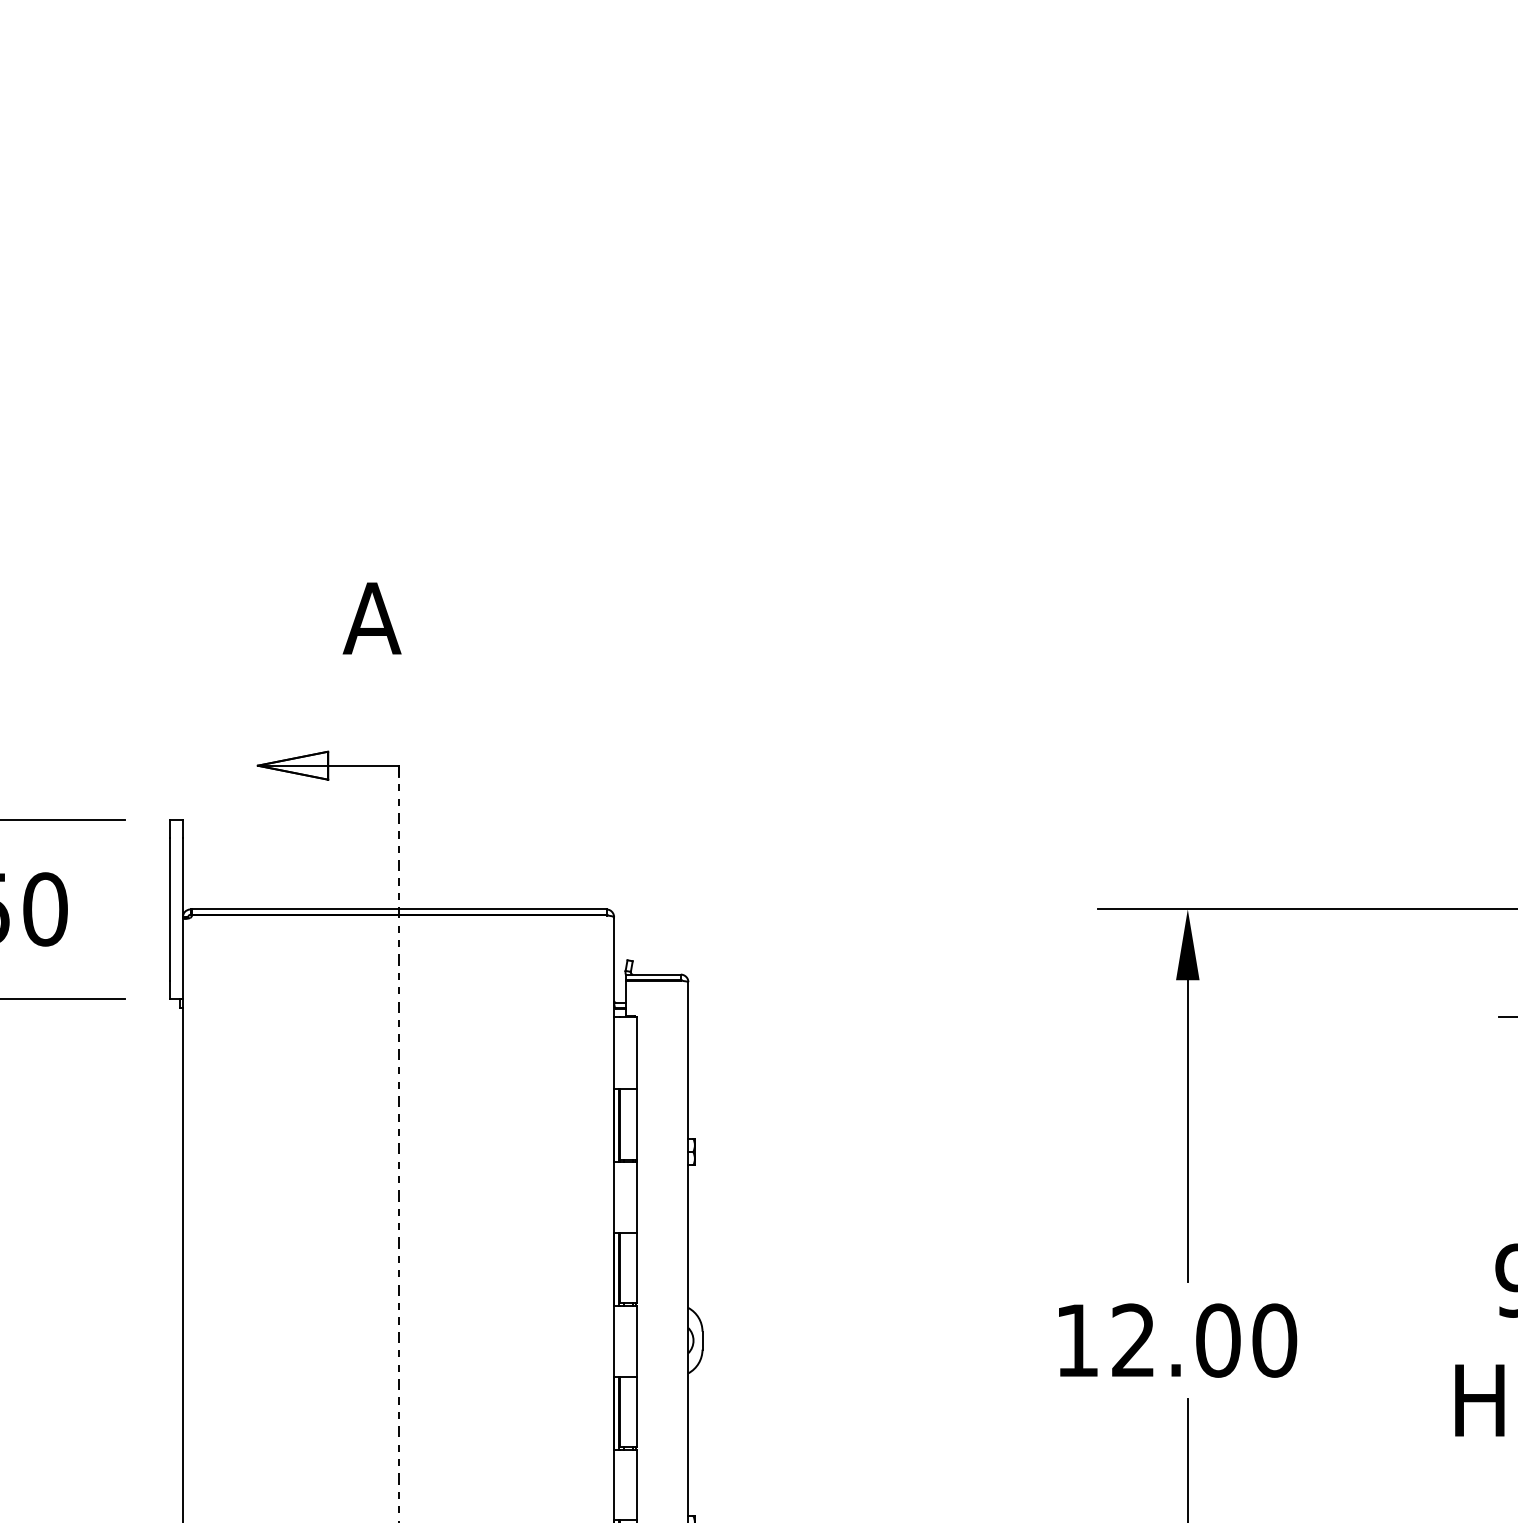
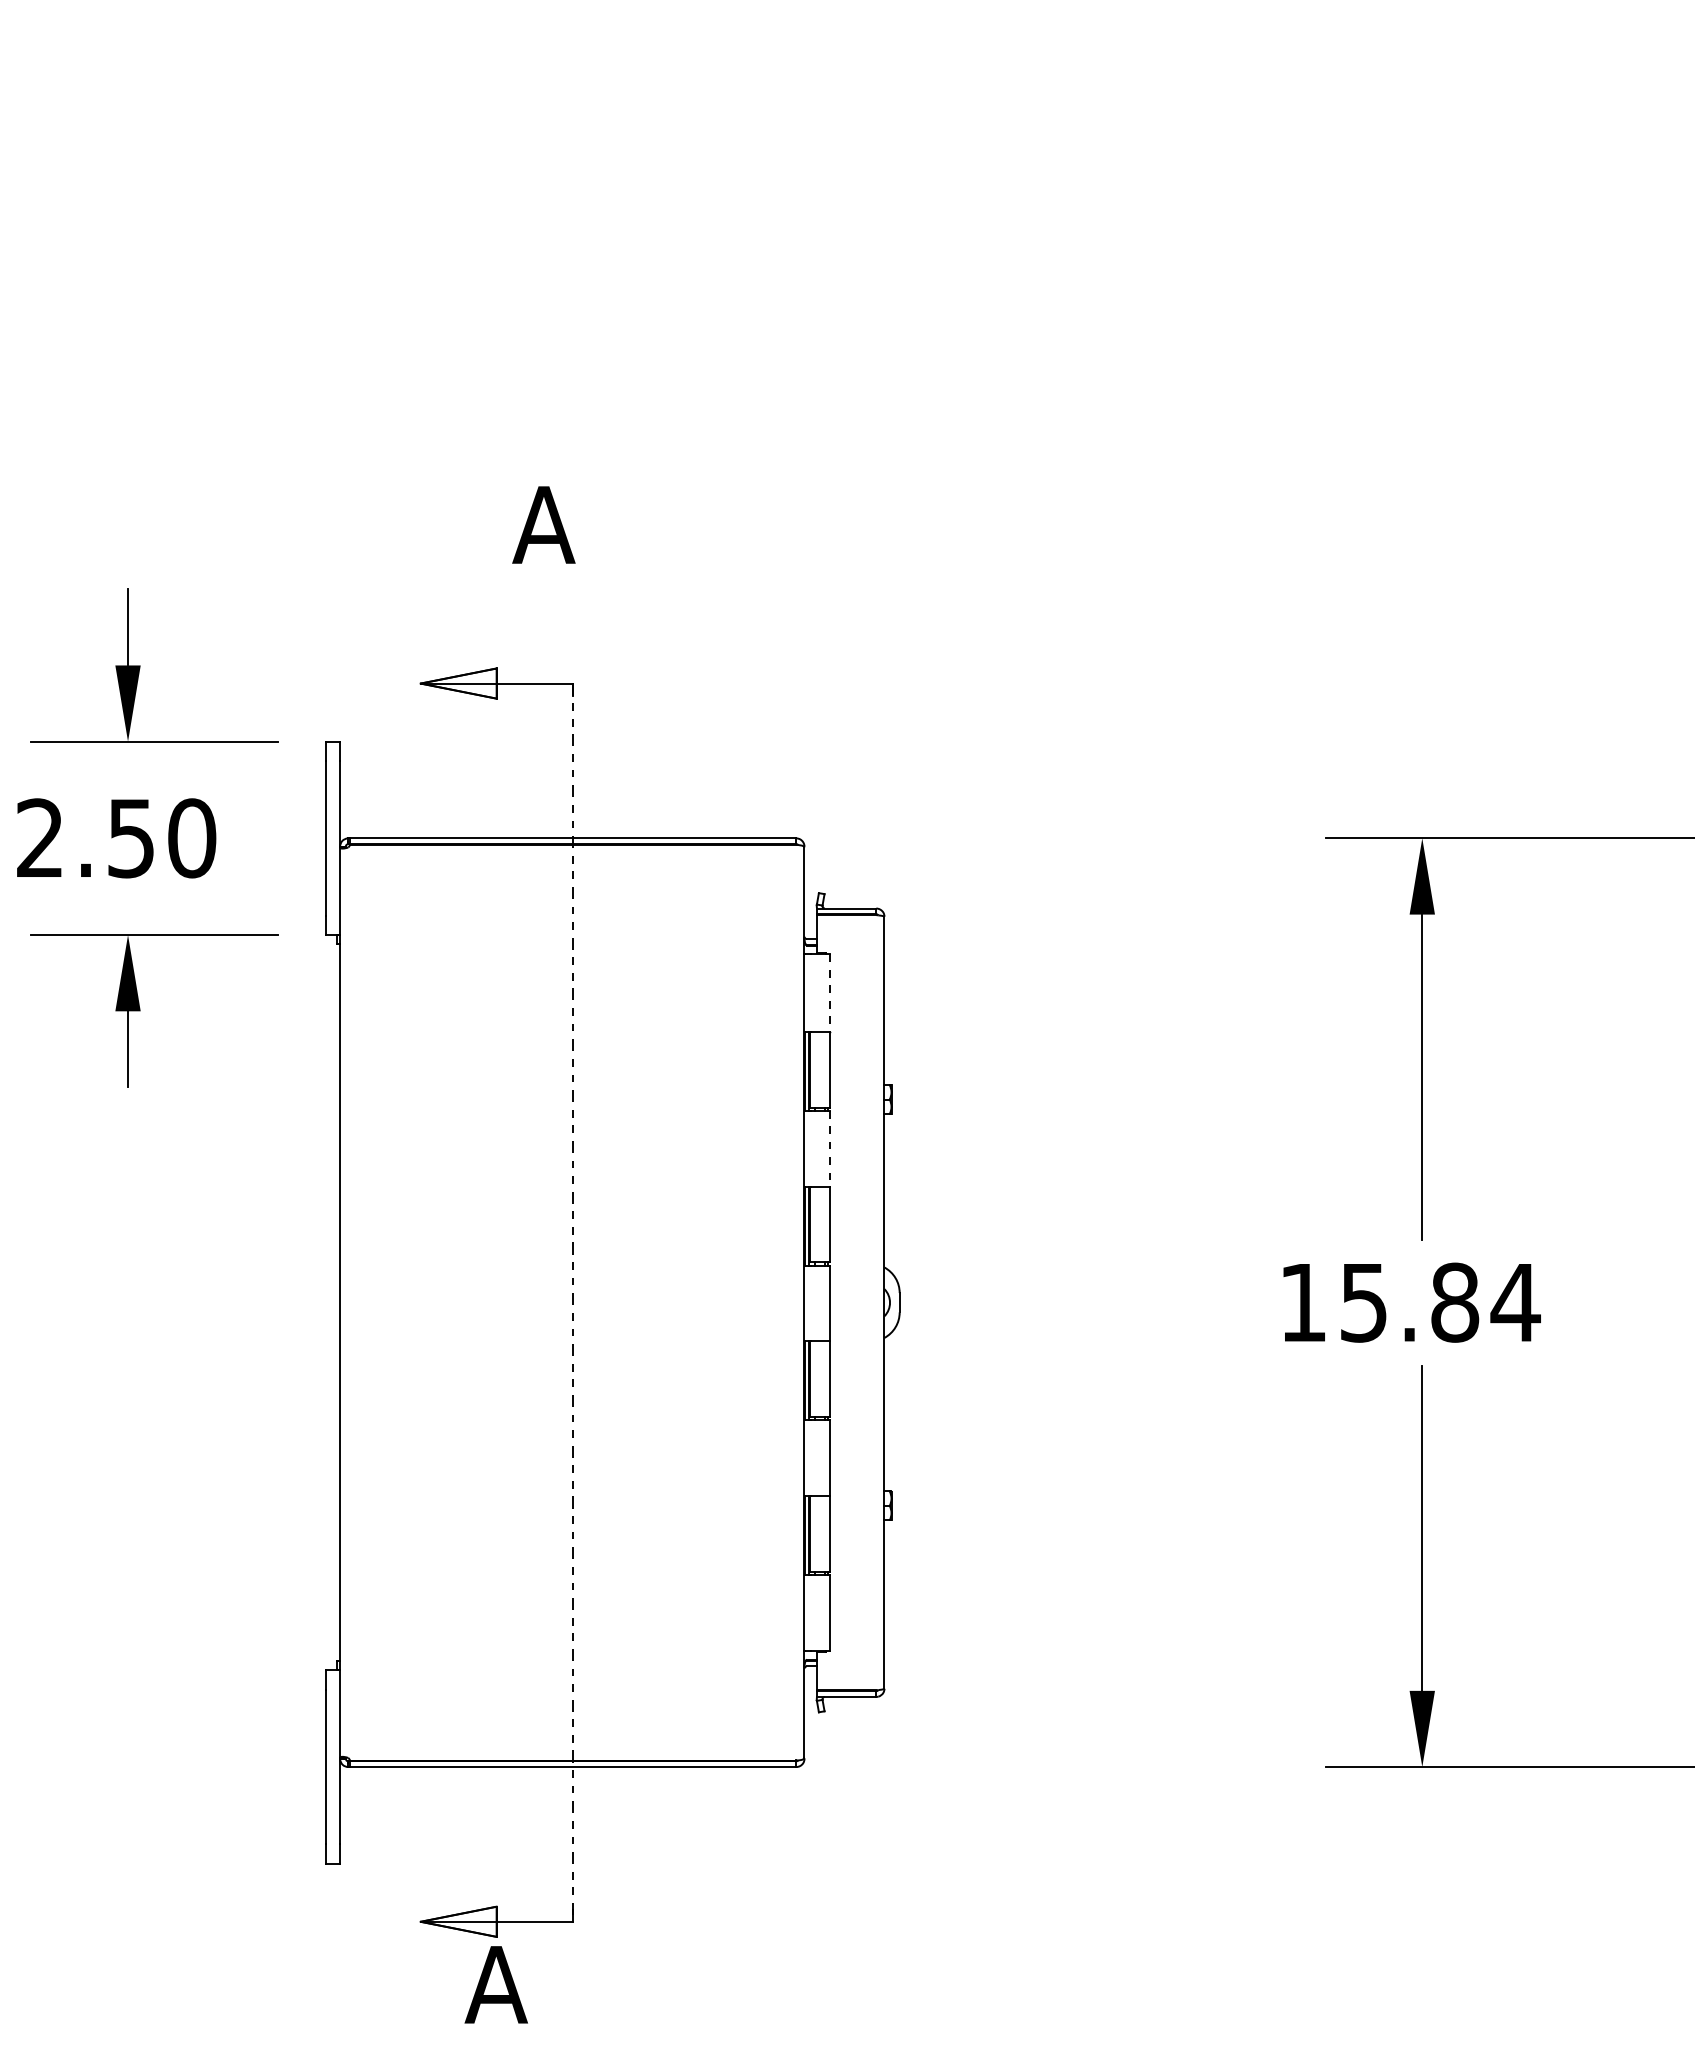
line: (637, 1053) -> (829, 993), solid -> dashed
line: (637, 1197) -> (829, 1148), solid -> dashed
text: (1204, 1340) -> (1440, 1302), 12.00 -> 15.84

